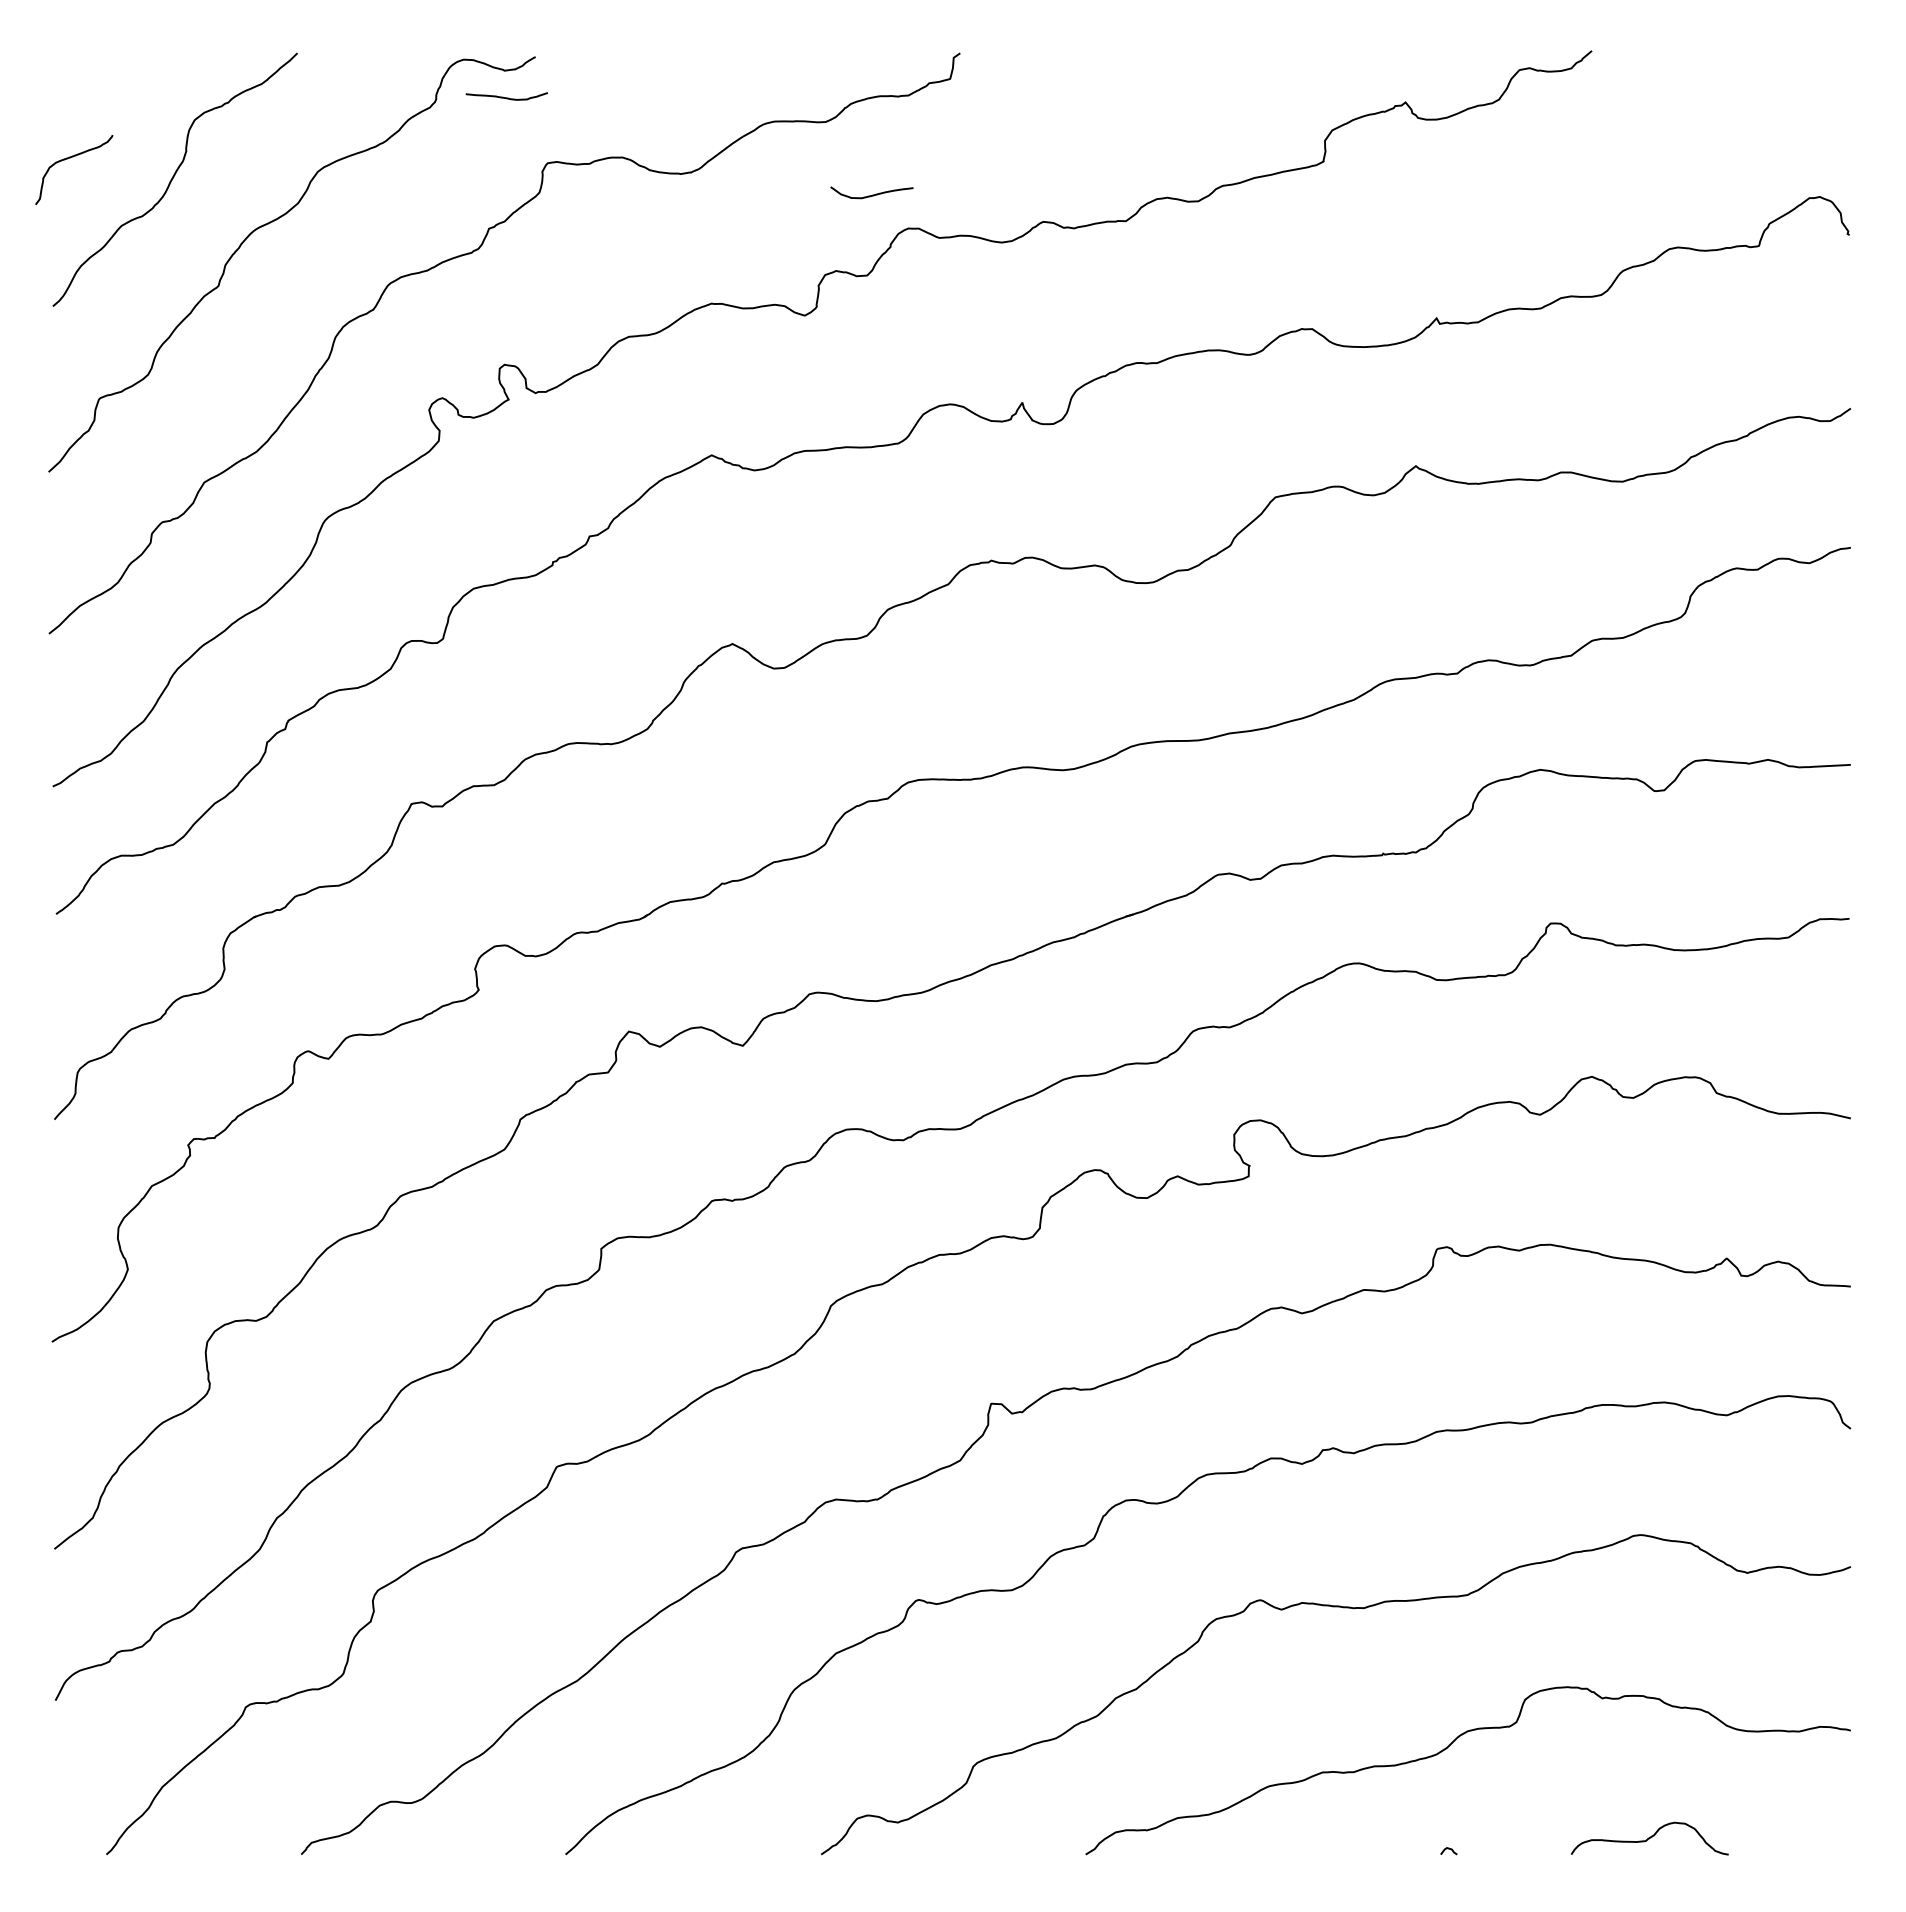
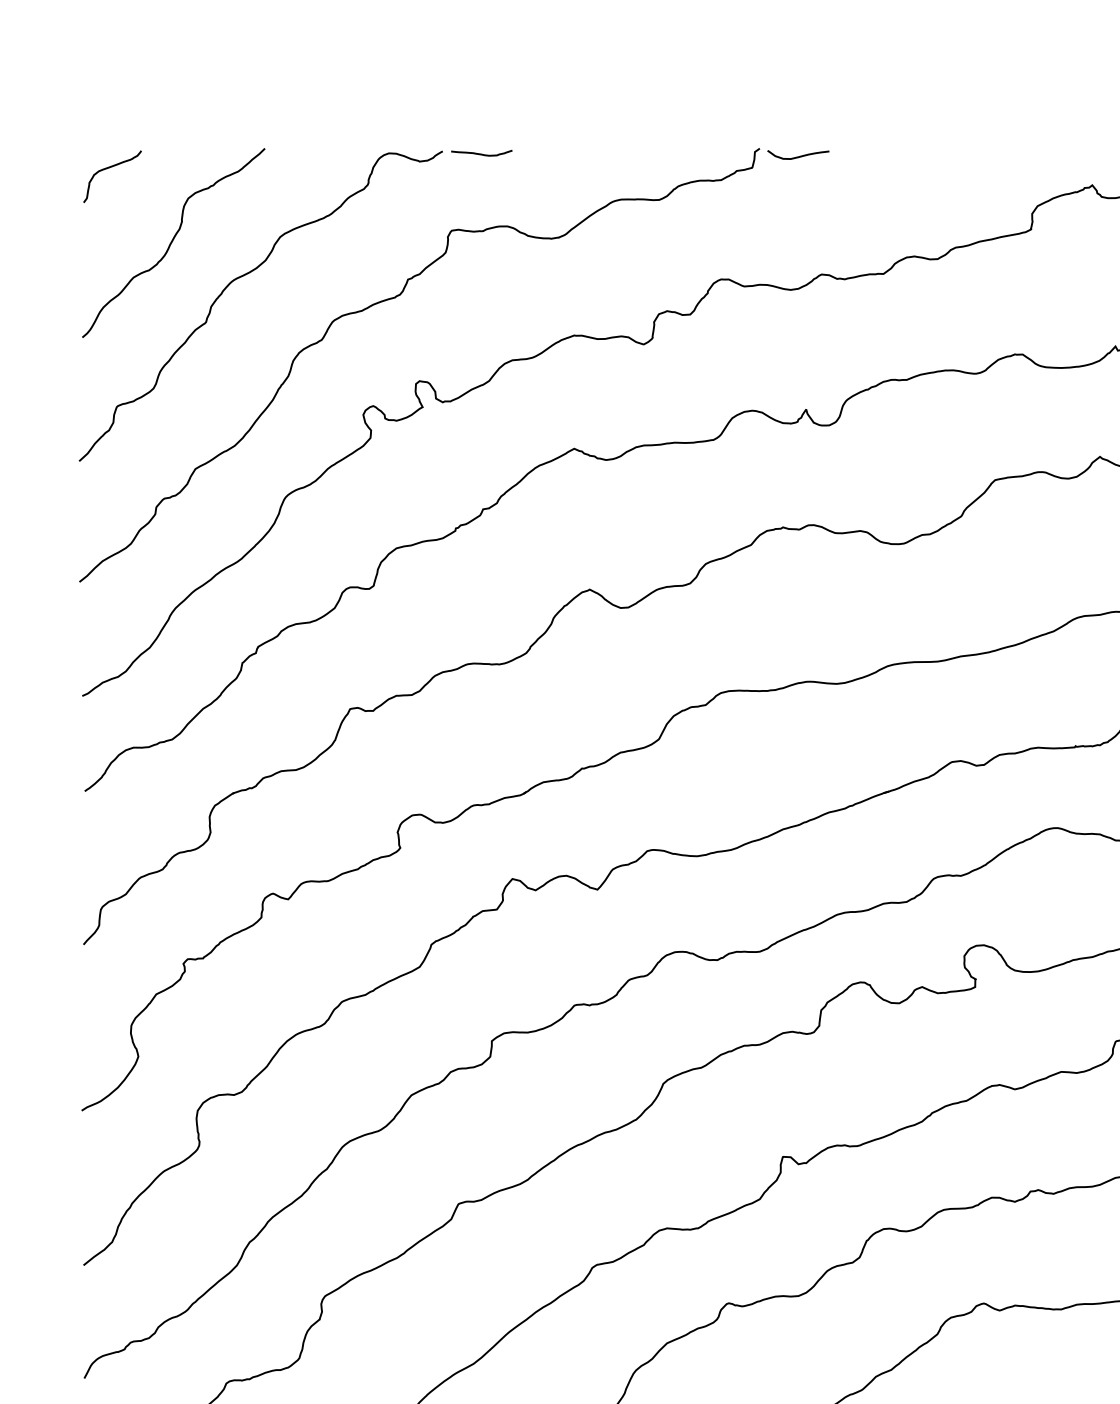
curve: (506, 97) -> (481, 153), moved
curve: (70, 158) -> (109, 168), moved
curve: (872, 194) -> (798, 156), moved

